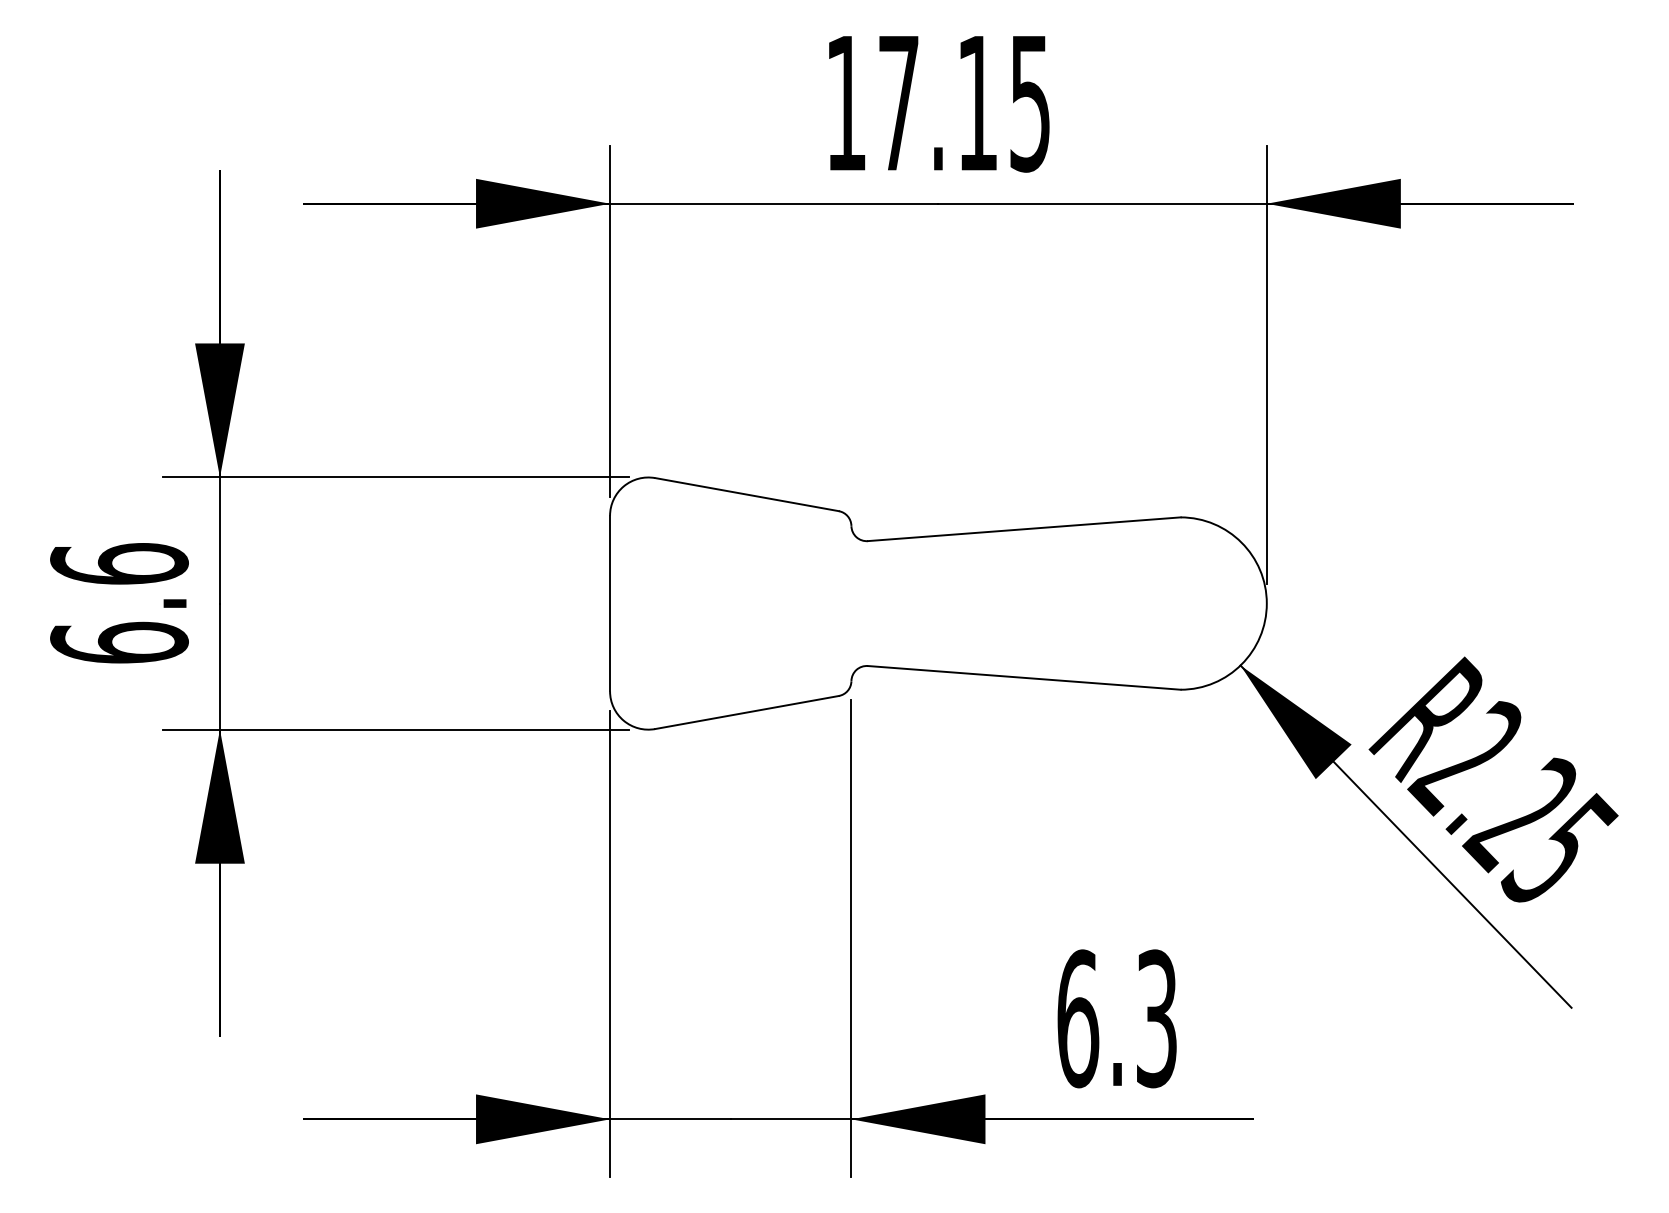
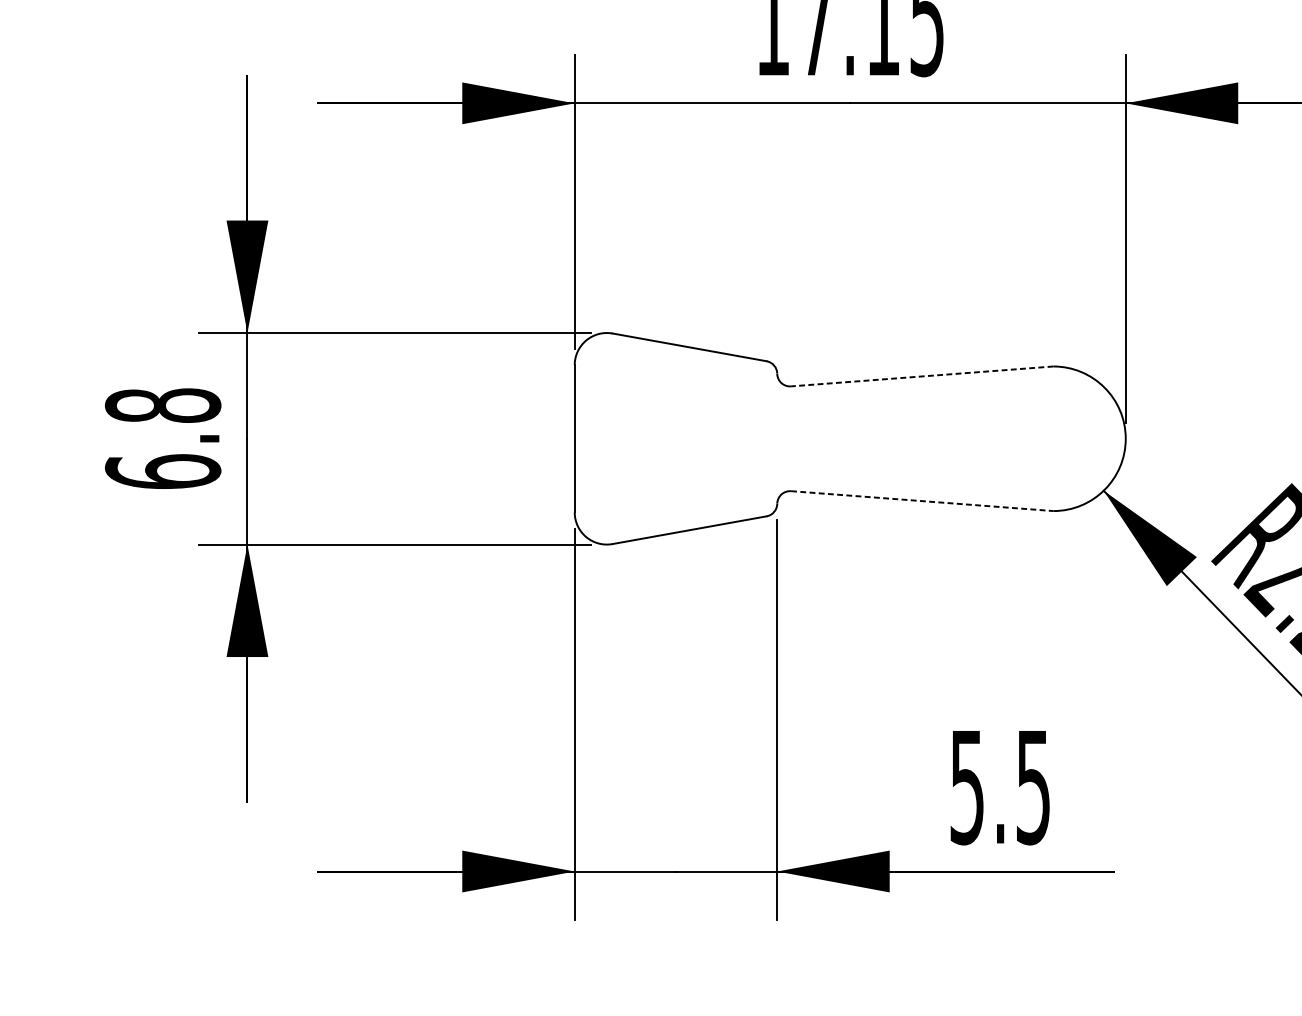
line: (1024, 529) -> (922, 376), solid -> dashed
text: (119, 563) -> (163, 405), 6.6 -> 6.8
line: (1024, 677) -> (922, 500), solid -> dashed
text: (1116, 1018) -> (999, 786), 6.3 -> 5.5

